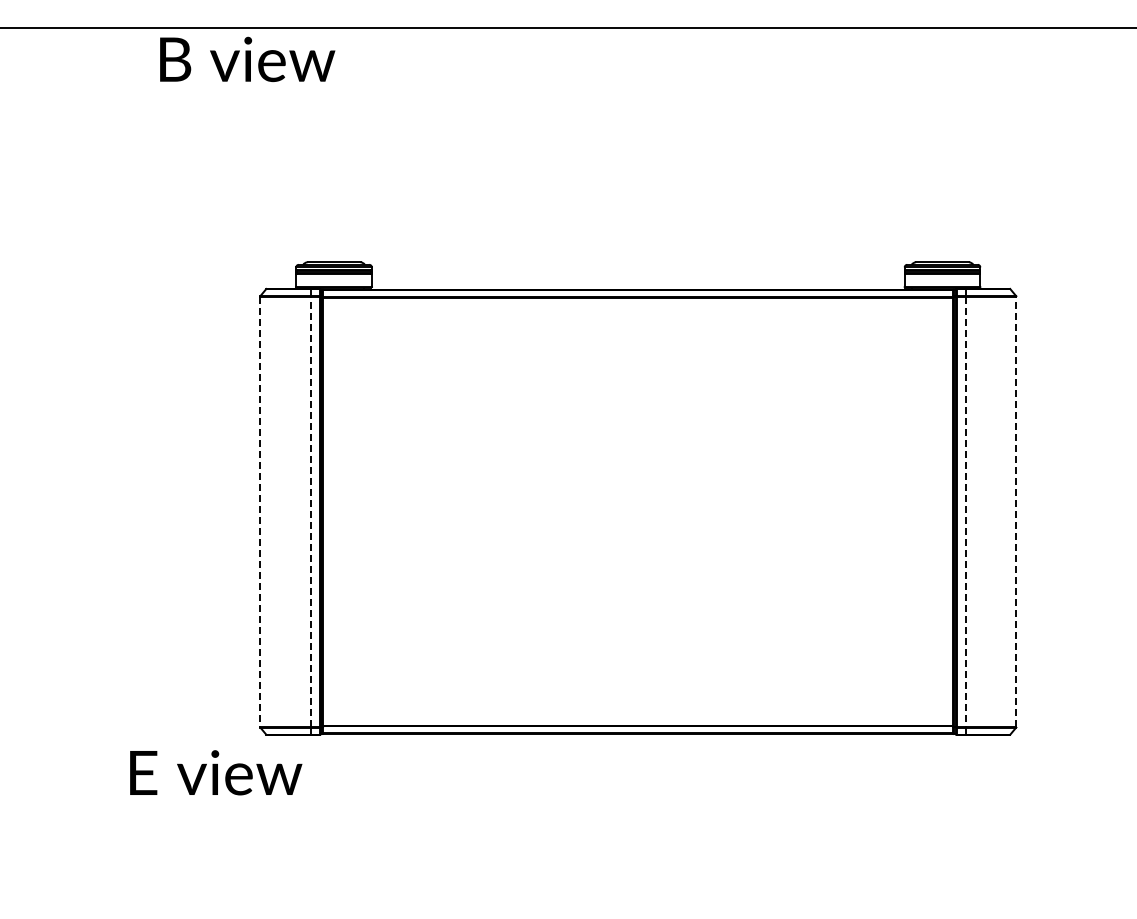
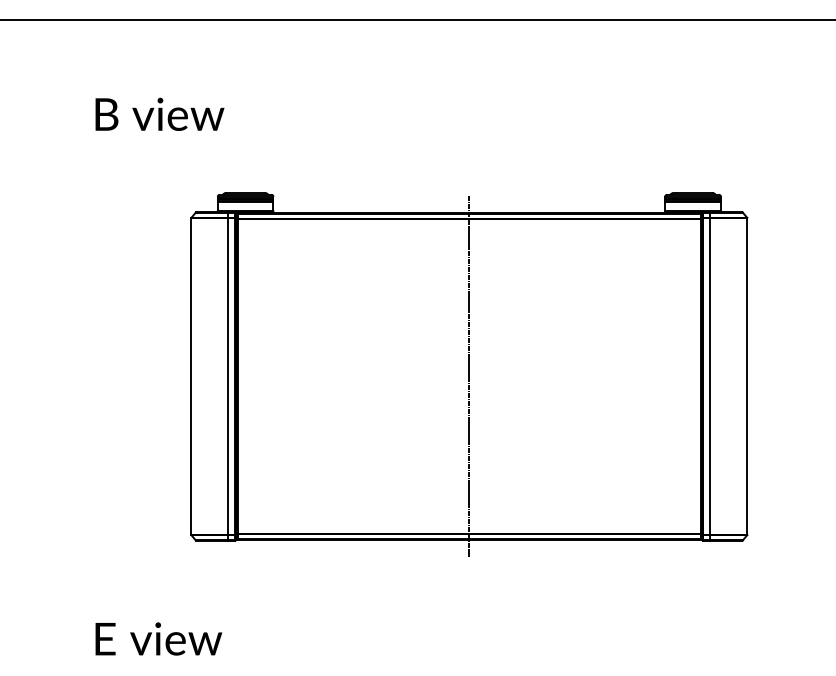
text: (247, 58) -> (159, 113), moved
line: (310, 511) -> (228, 376), dashed -> solid
line: (638, 511) -> (469, 376), added
line: (1016, 511) -> (747, 376), dashed -> solid
line: (260, 512) -> (191, 376), dashed -> solid
line: (965, 512) -> (709, 376), dashed -> solid
text: (216, 772) -> (159, 638), moved

